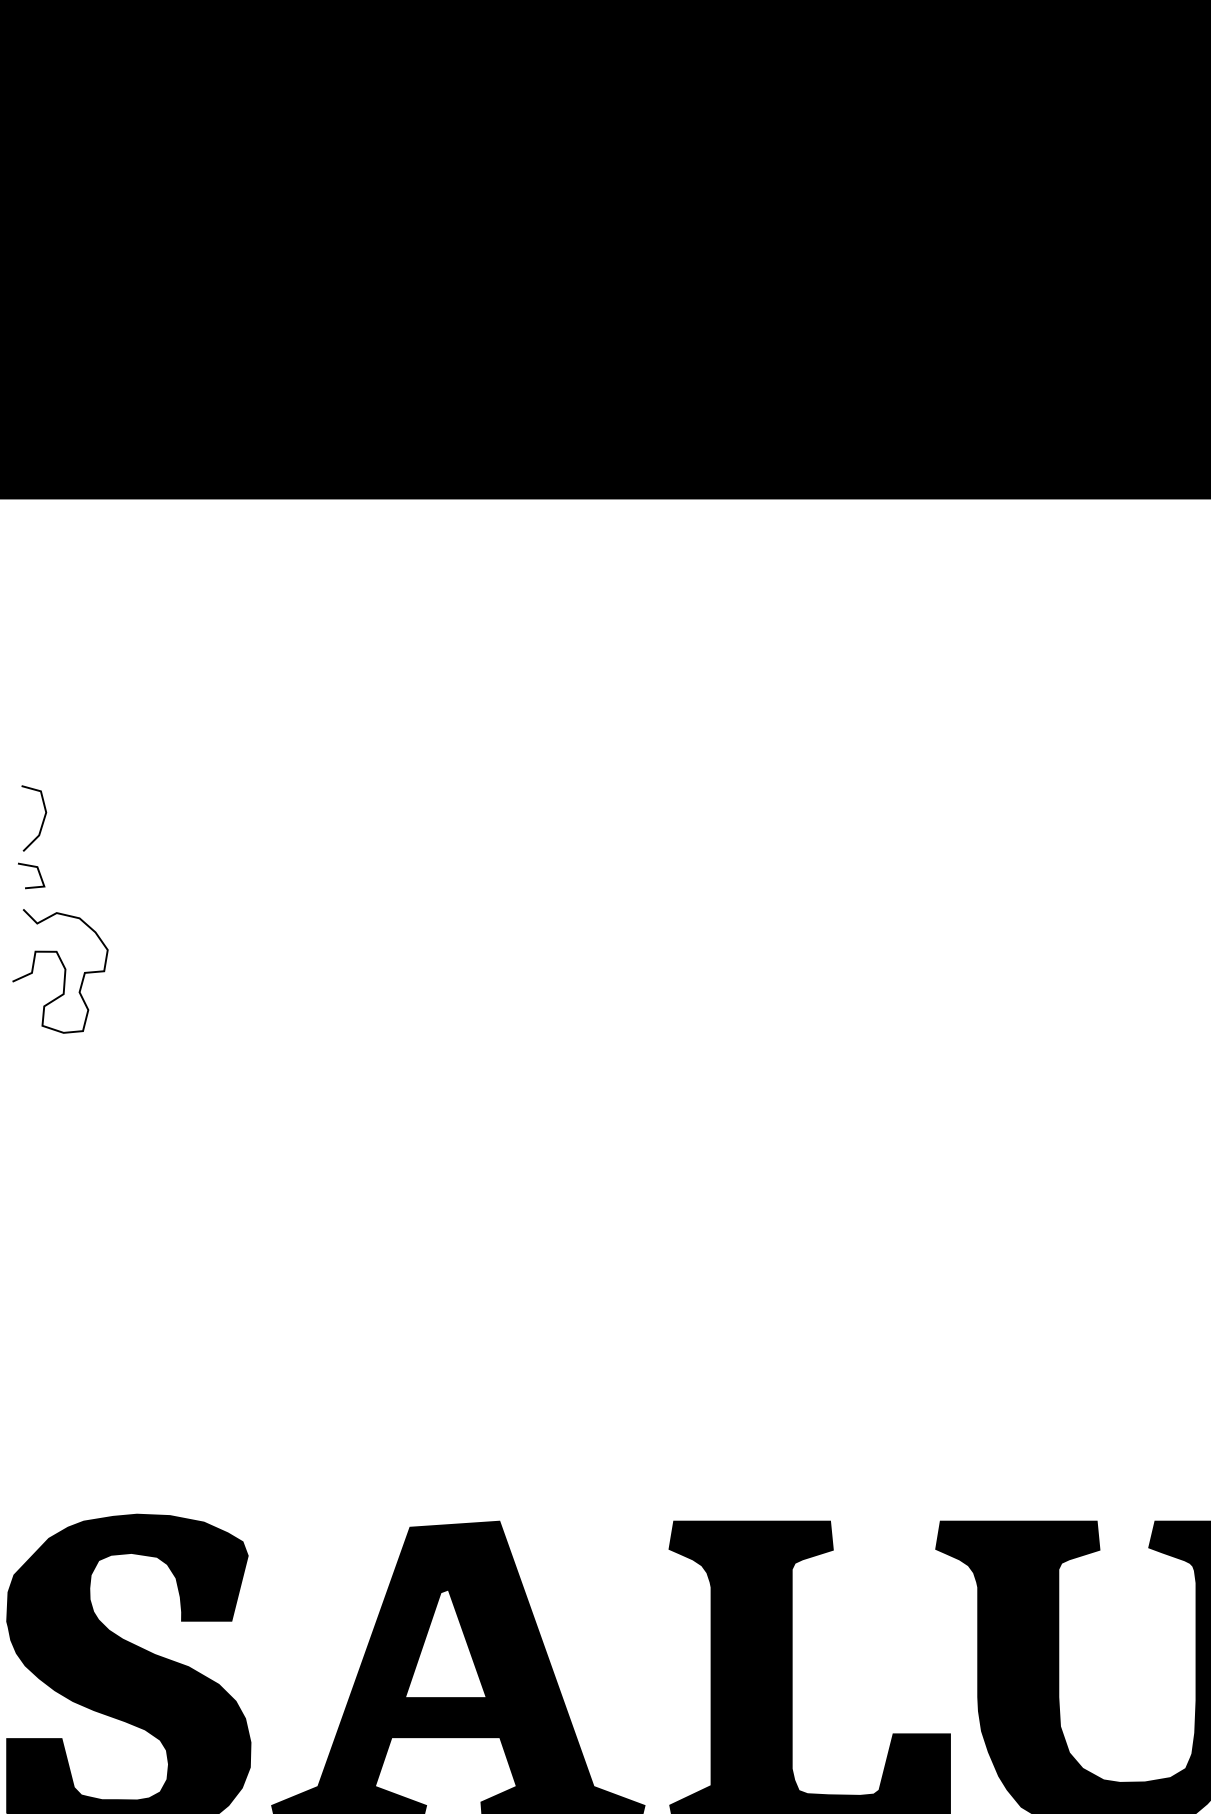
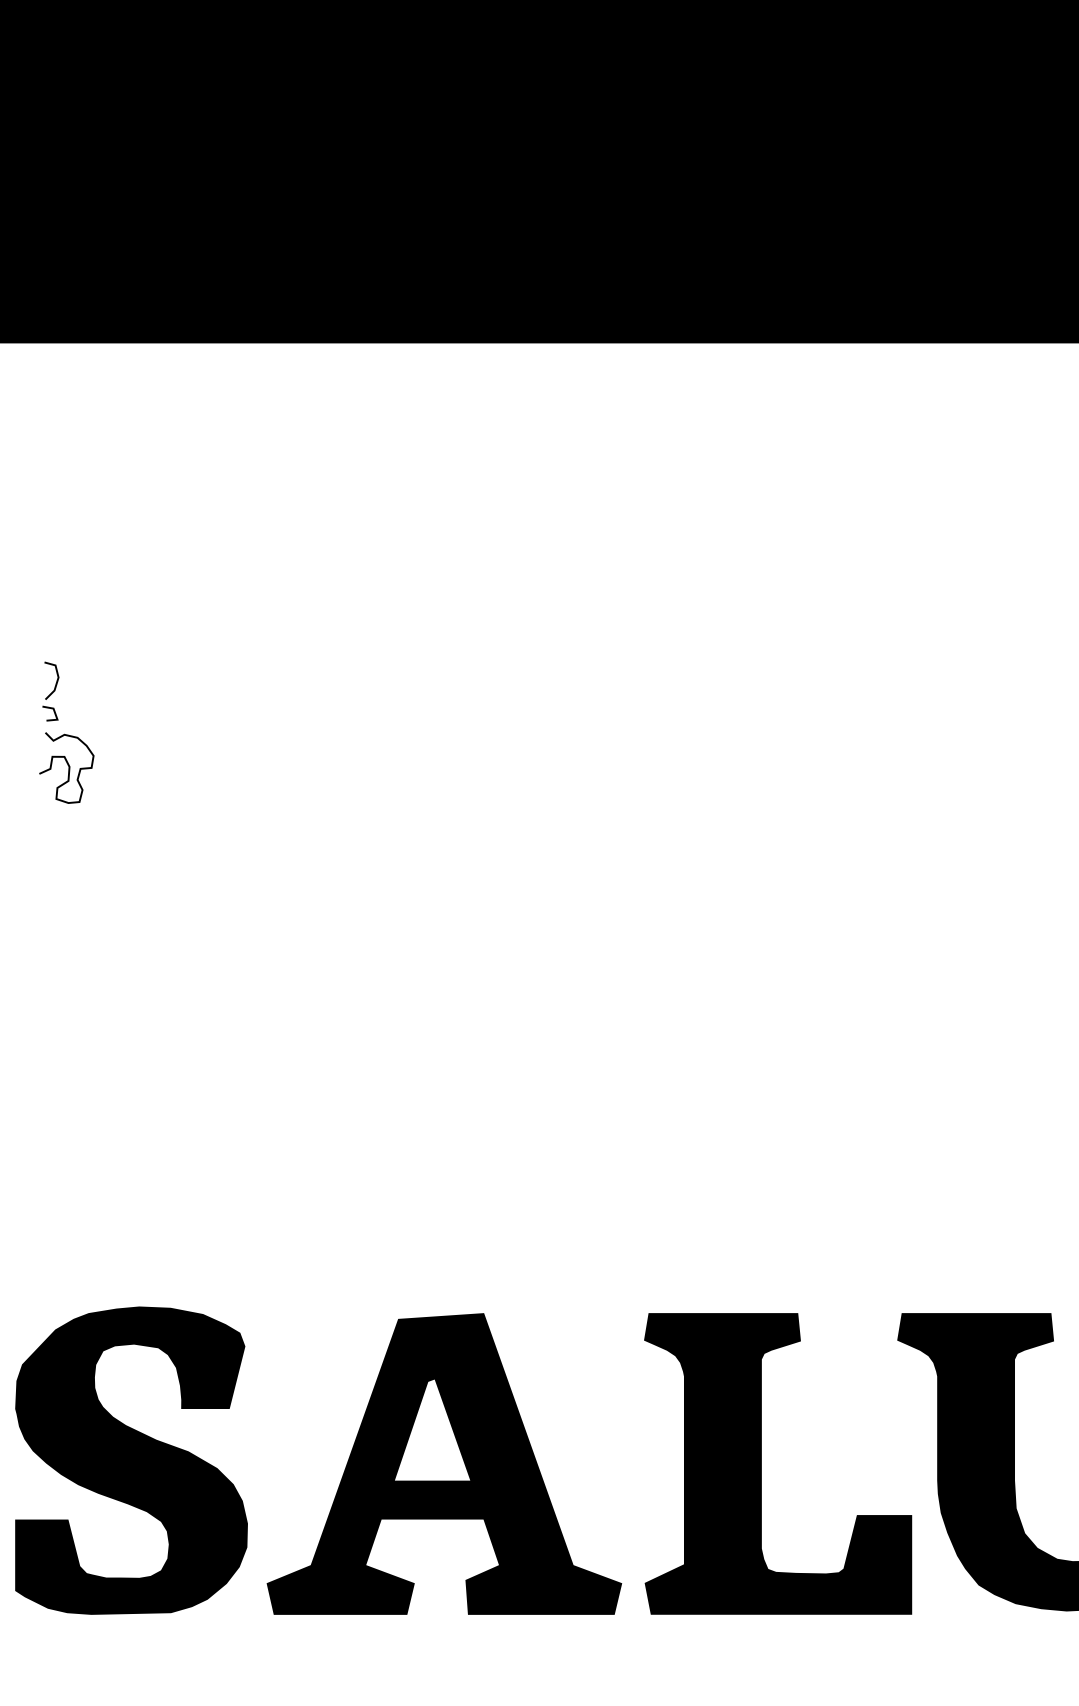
part: (60, 909) -> (66, 732), size x0.6

